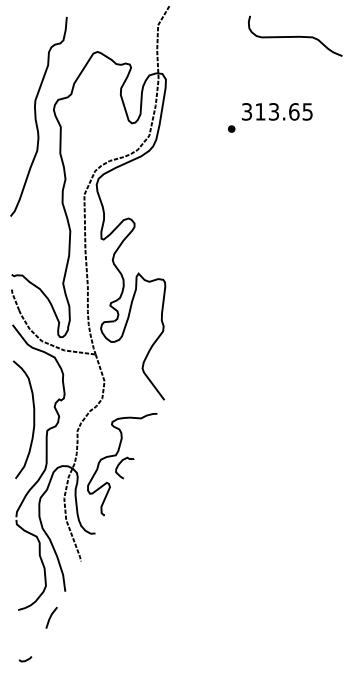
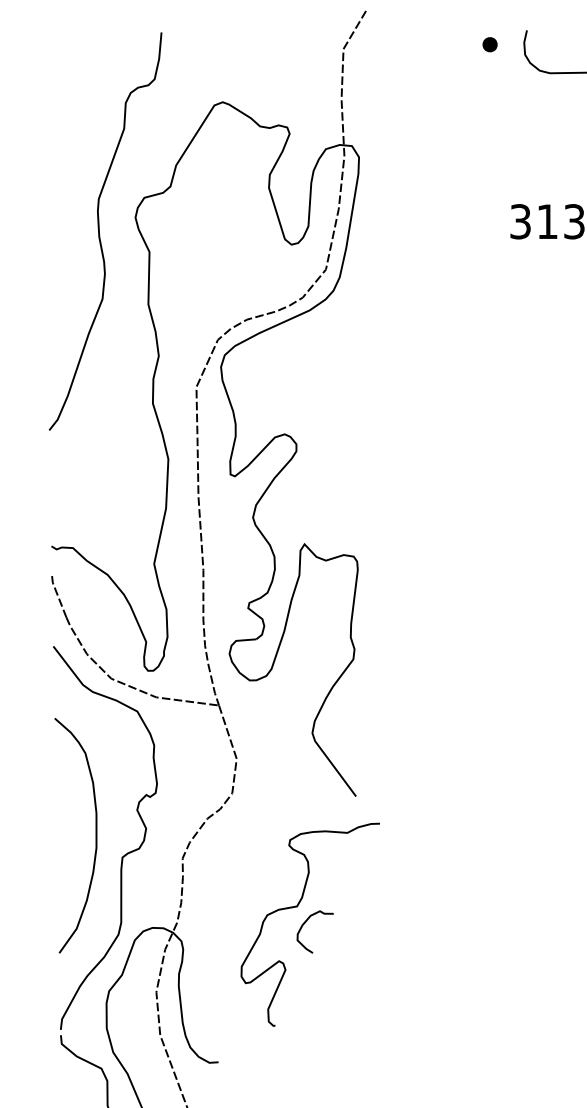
part: (231, 128) -> (489, 43), moved
part: (122, 464) -> (310, 924), moved

